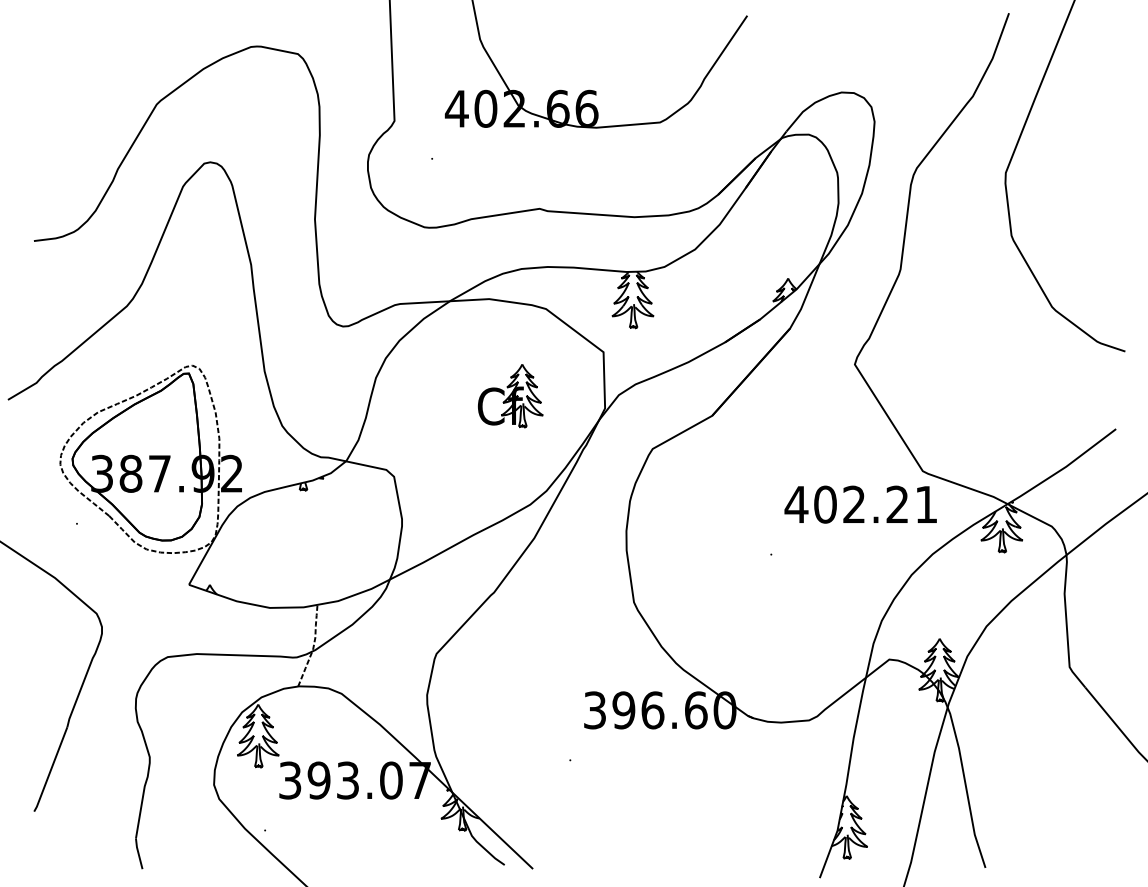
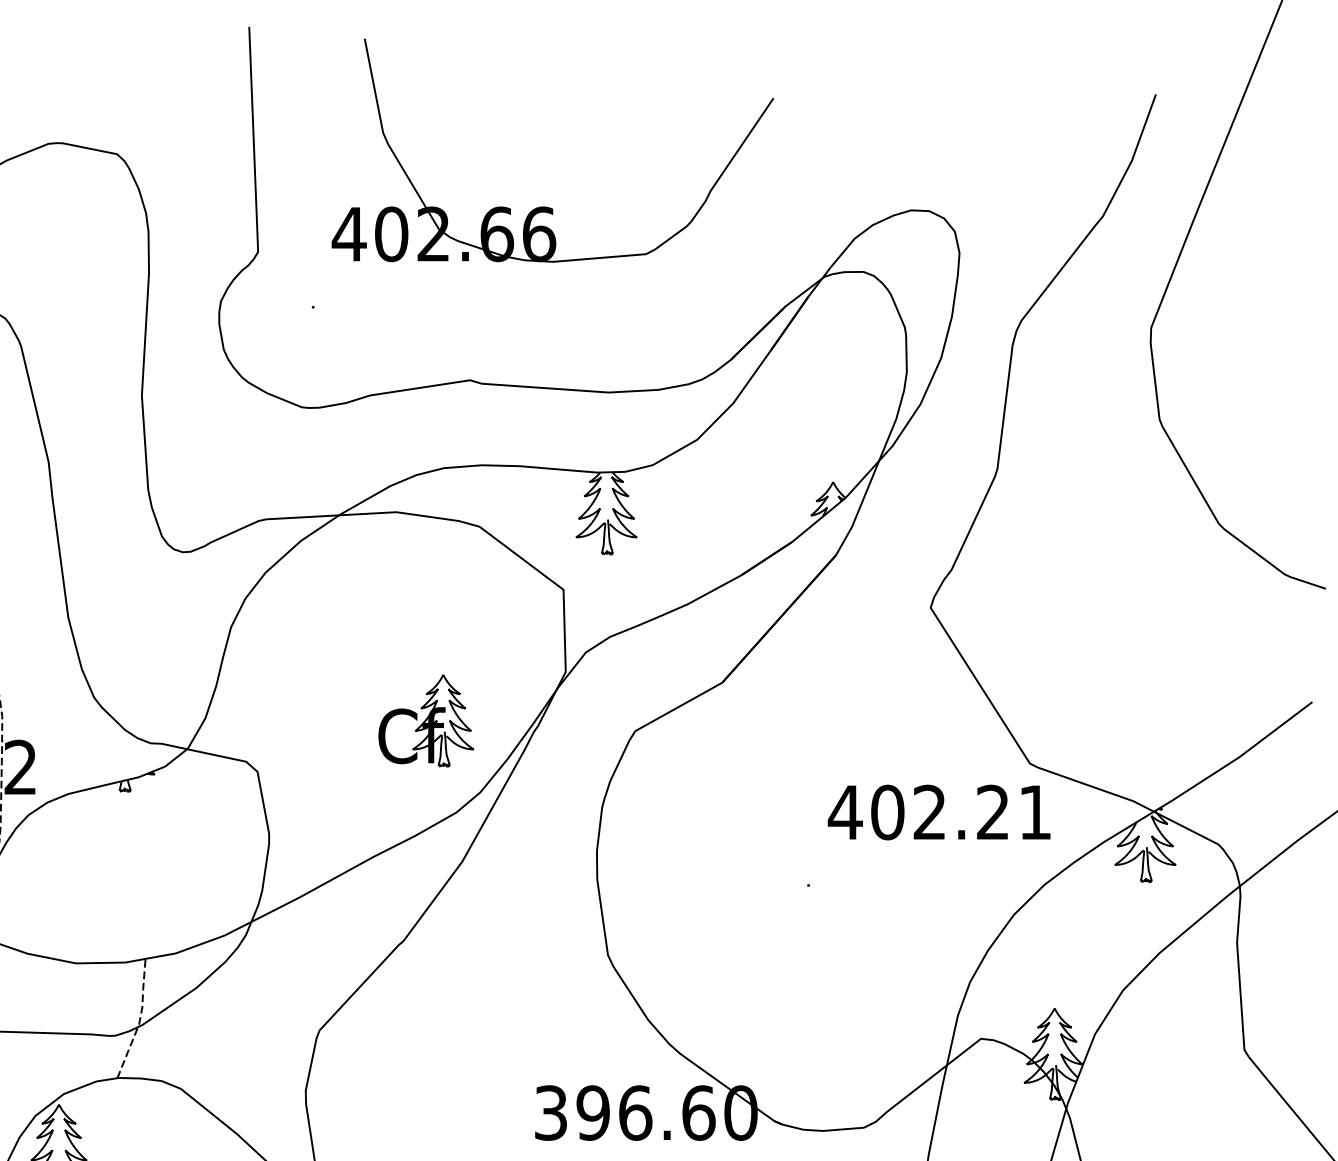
part: (510, 396) -> (426, 721), moved

